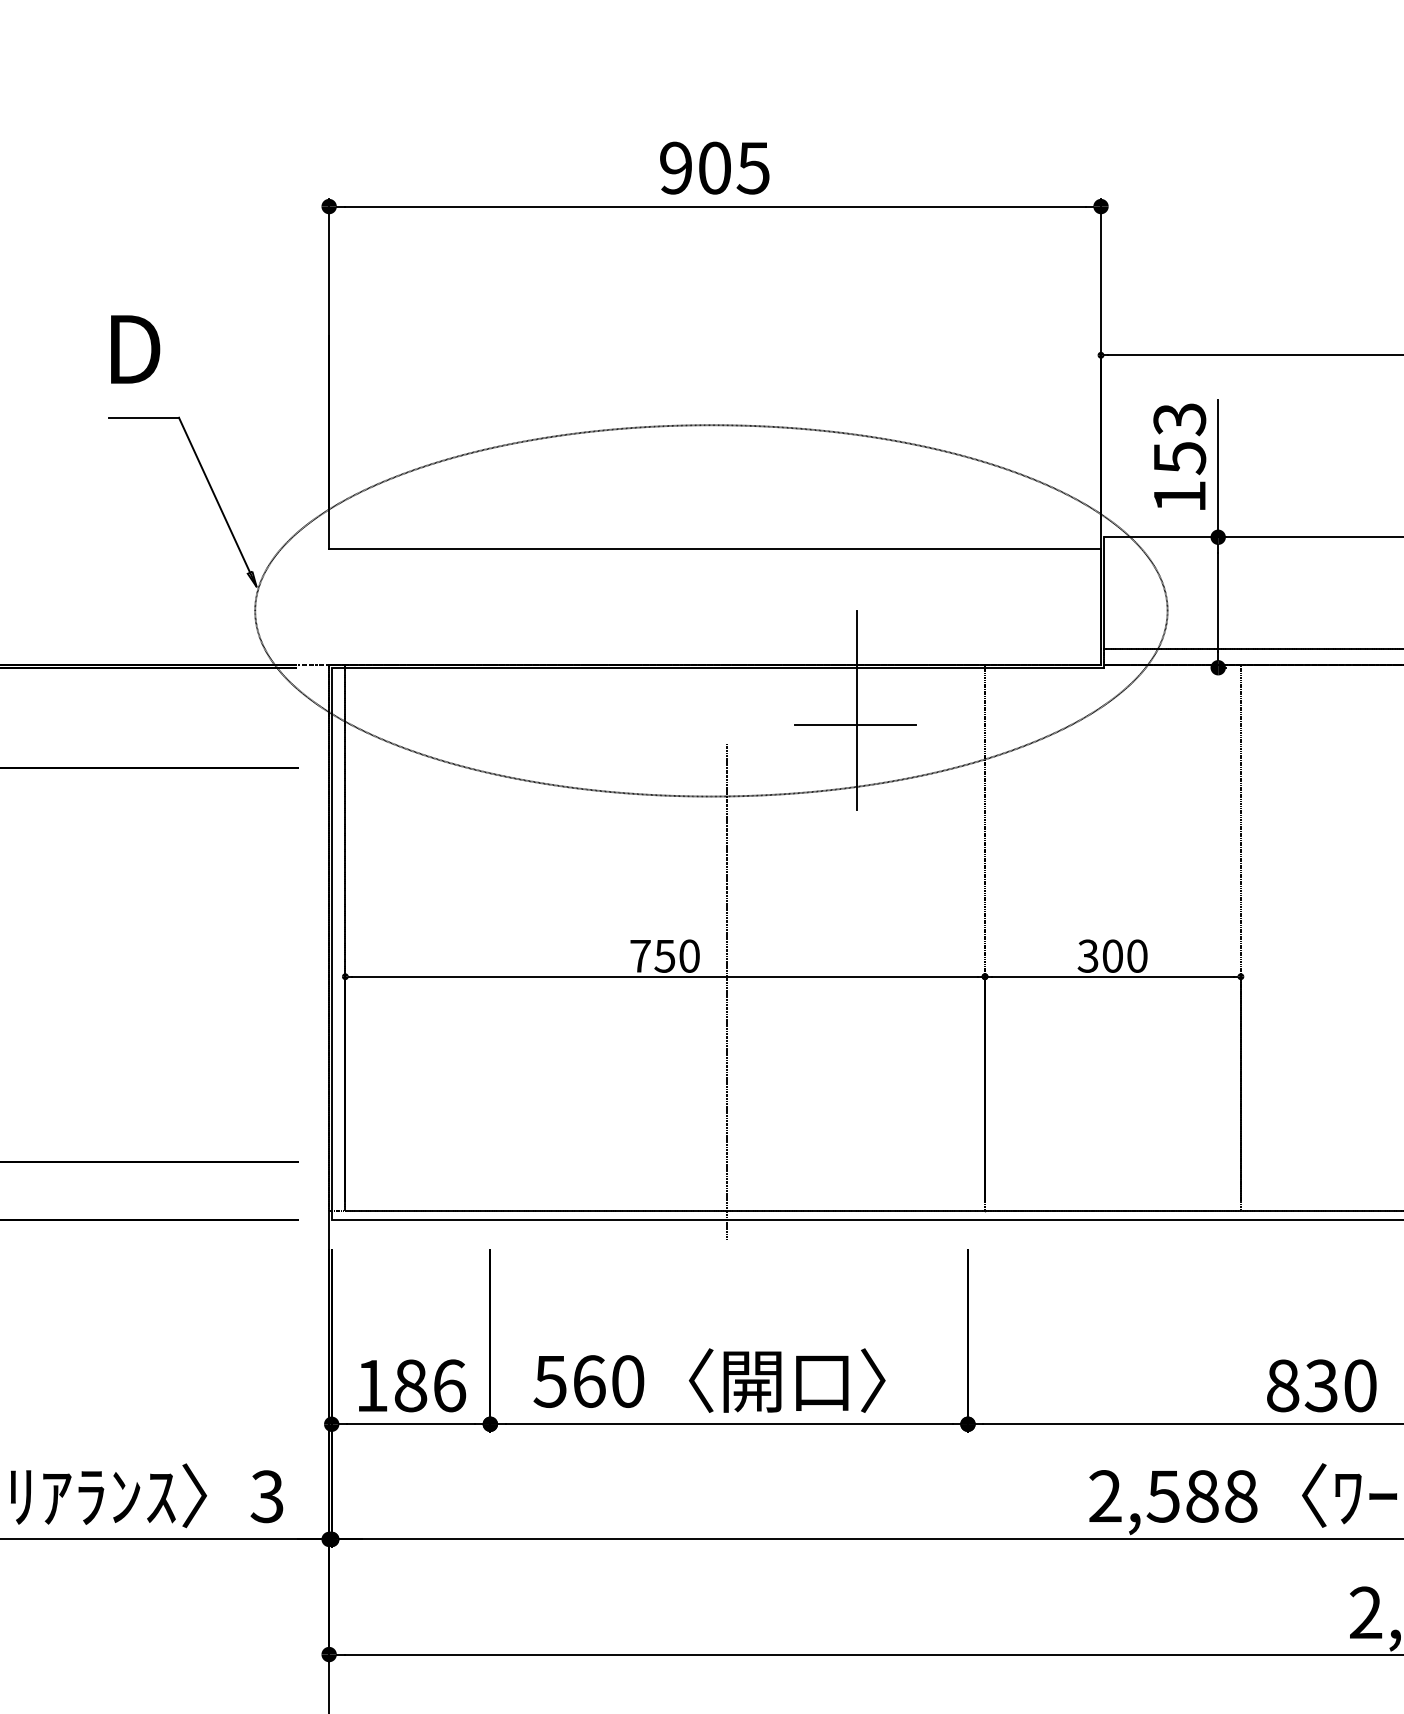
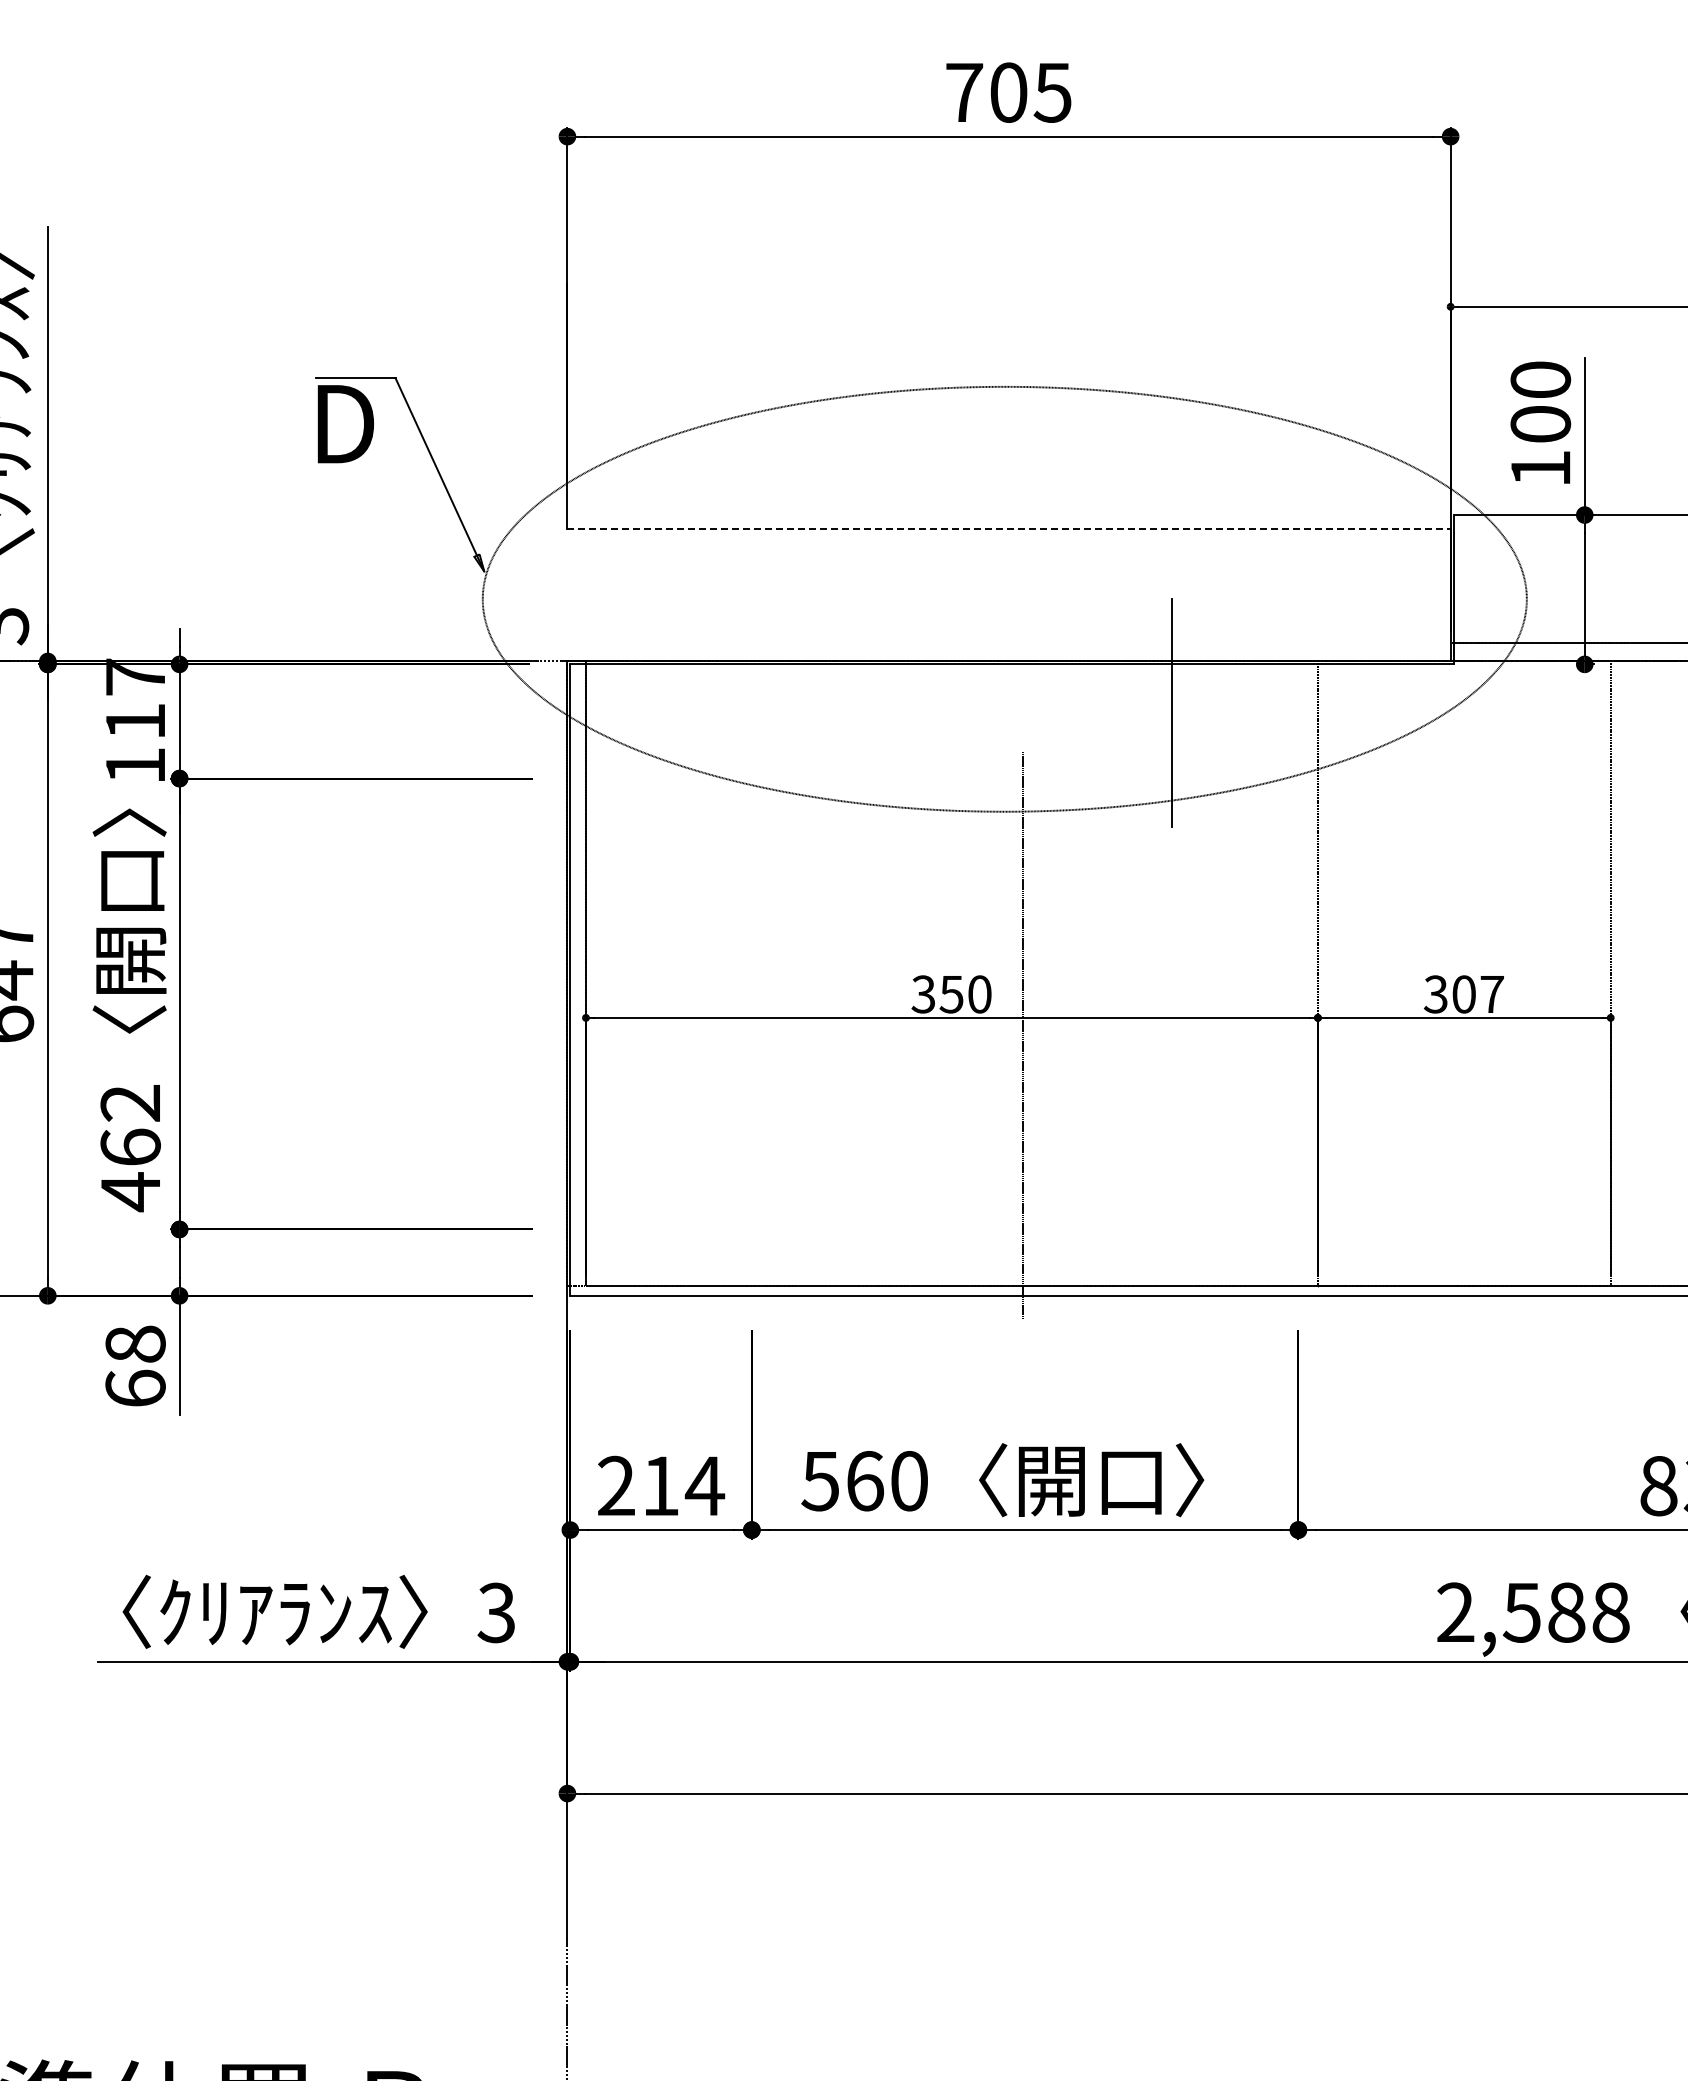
text: (676, 167) -> (964, 92), 905 -> 705
text: (135, 349) -> (345, 424), moved
text: (1179, 438) -> (1540, 402), 153 -> 100
line: (715, 549) -> (1009, 528), solid -> dashed
line: (855, 724) -> (1169, 729), removed
text: (640, 956) -> (923, 994), 750 -> 350
text: (1136, 956) -> (1491, 994), 300 -> 307
text: (411, 1385) -> (661, 1485), 186 -> 214

